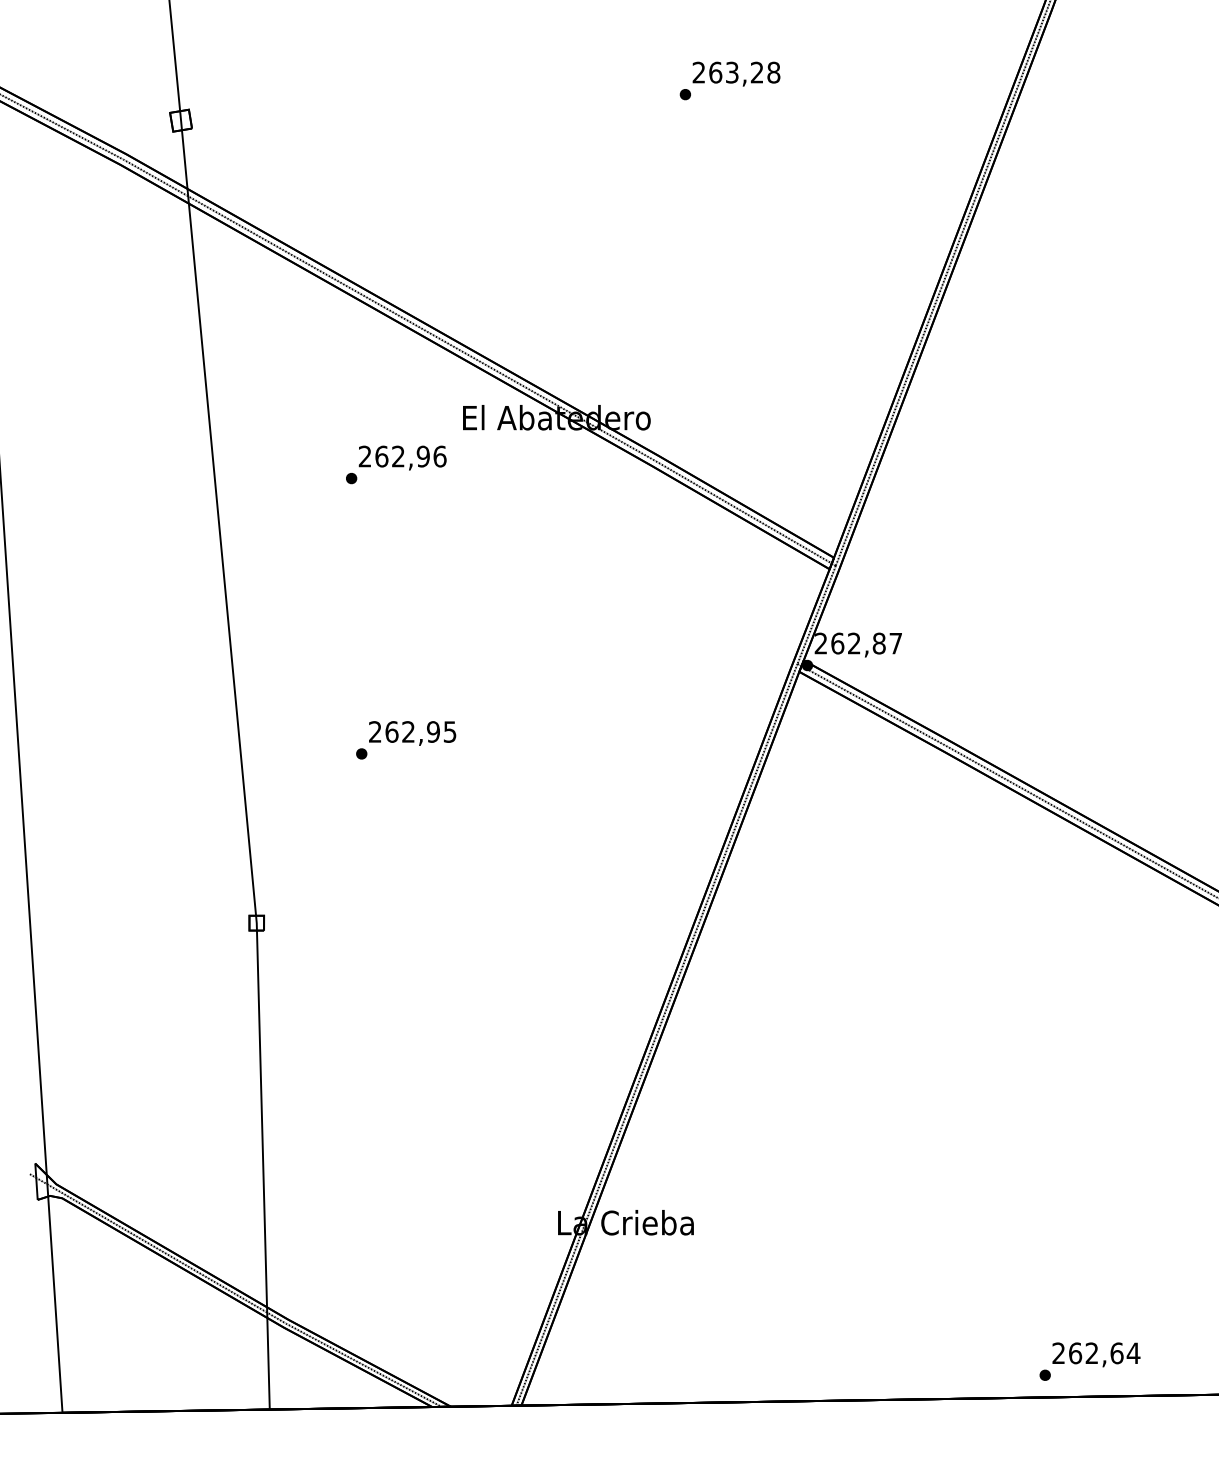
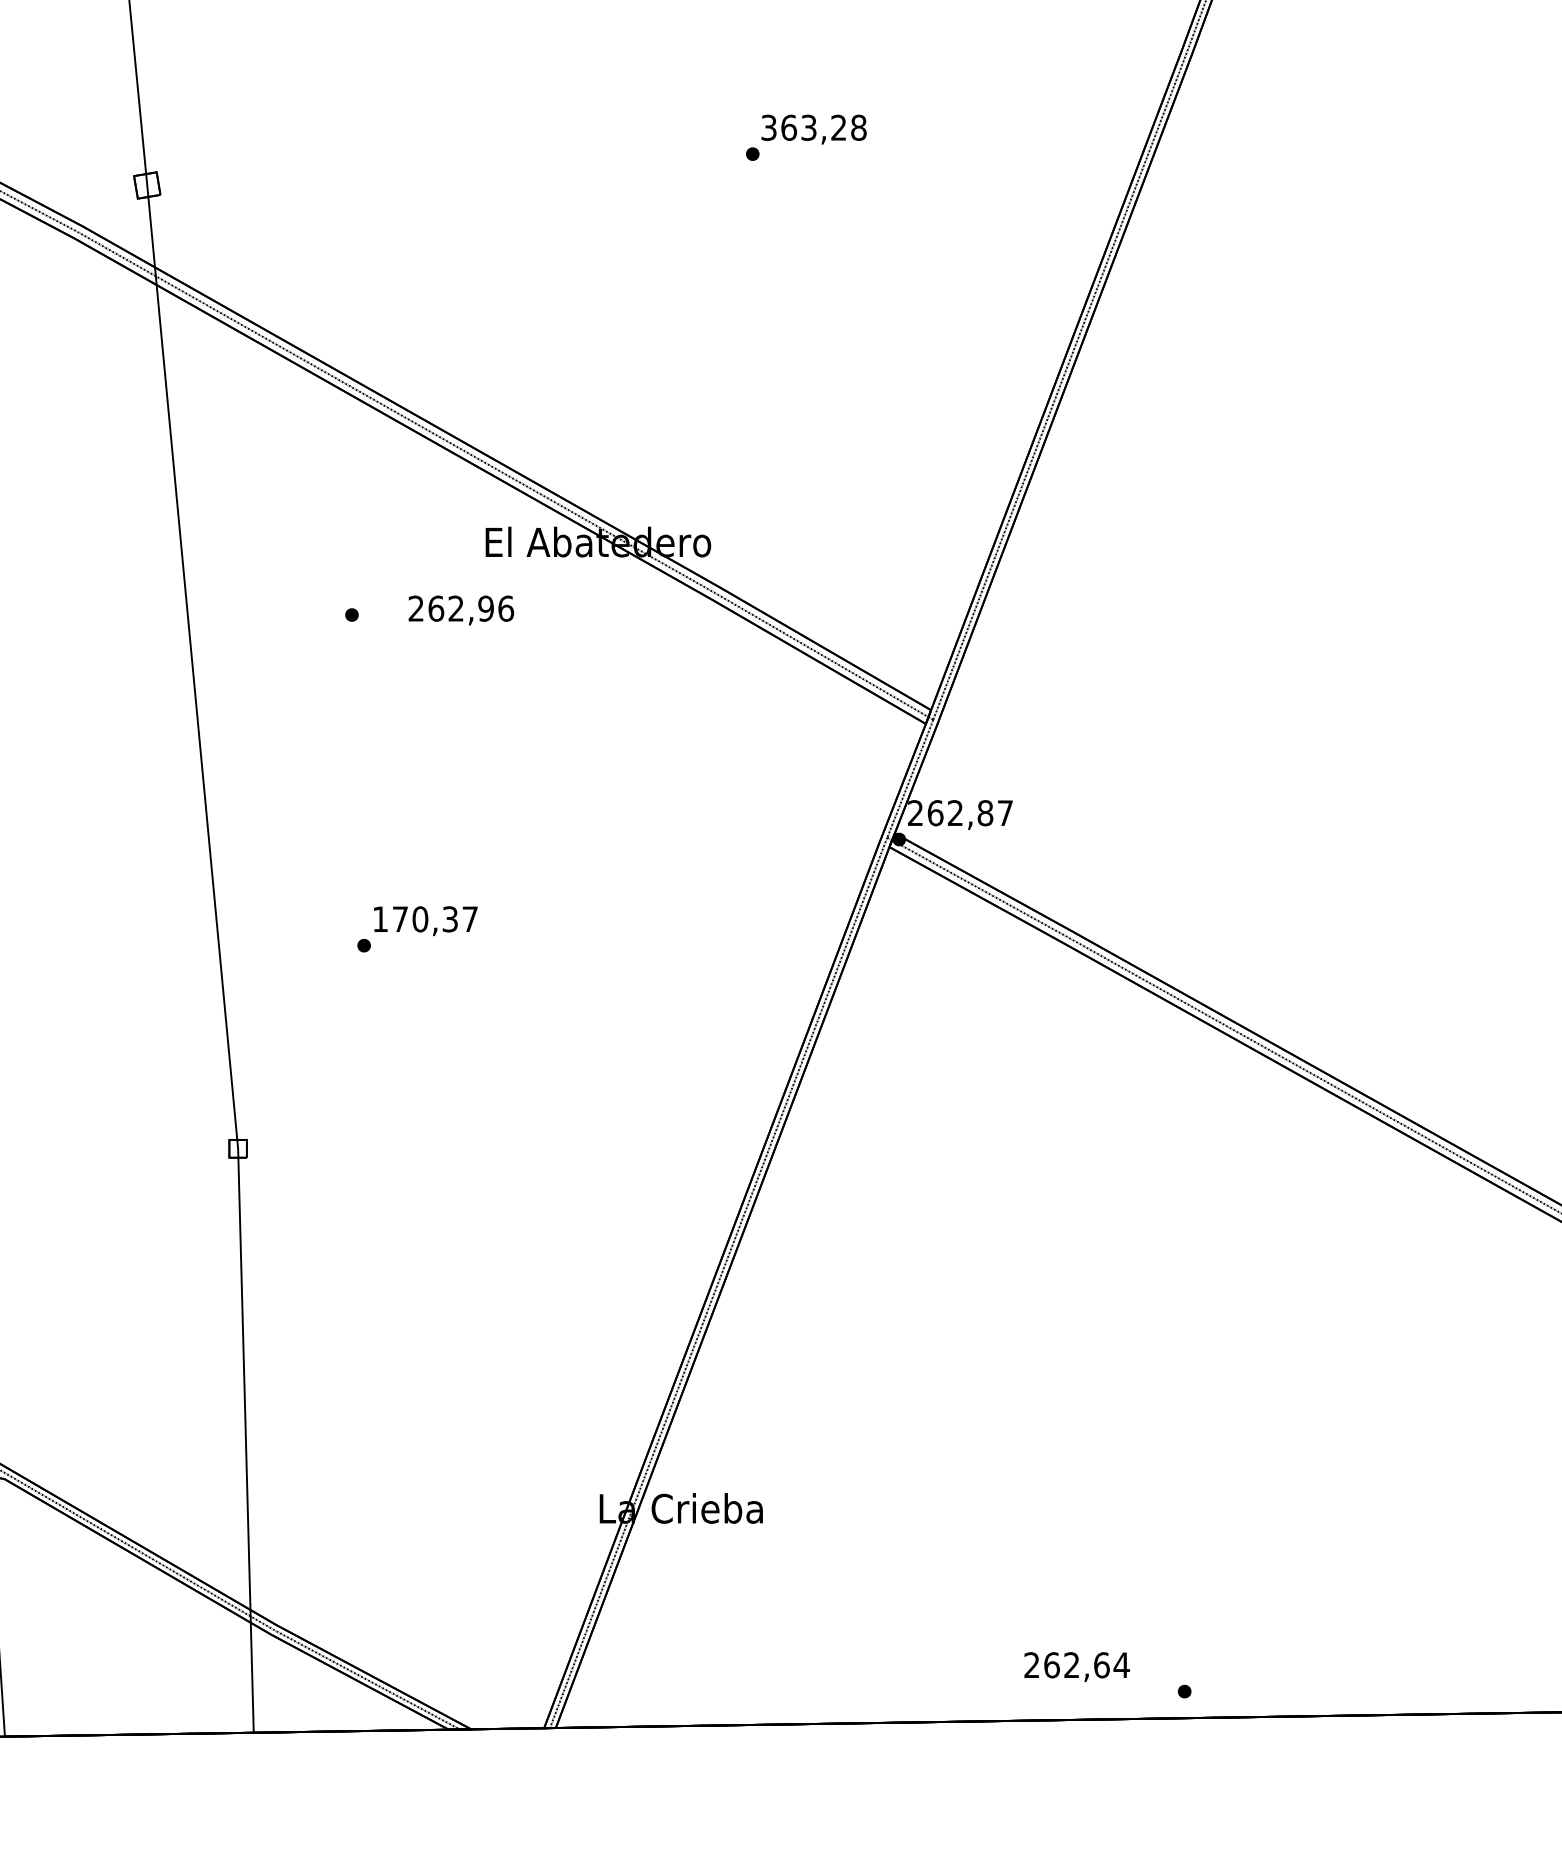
text: (698, 72) -> (768, 127), 263,28 -> 363,28
text: (402, 458) -> (461, 610), moved
text: (412, 732) -> (424, 919), 262,95 -> 170,37
text: (1095, 1354) -> (1076, 1666), moved

